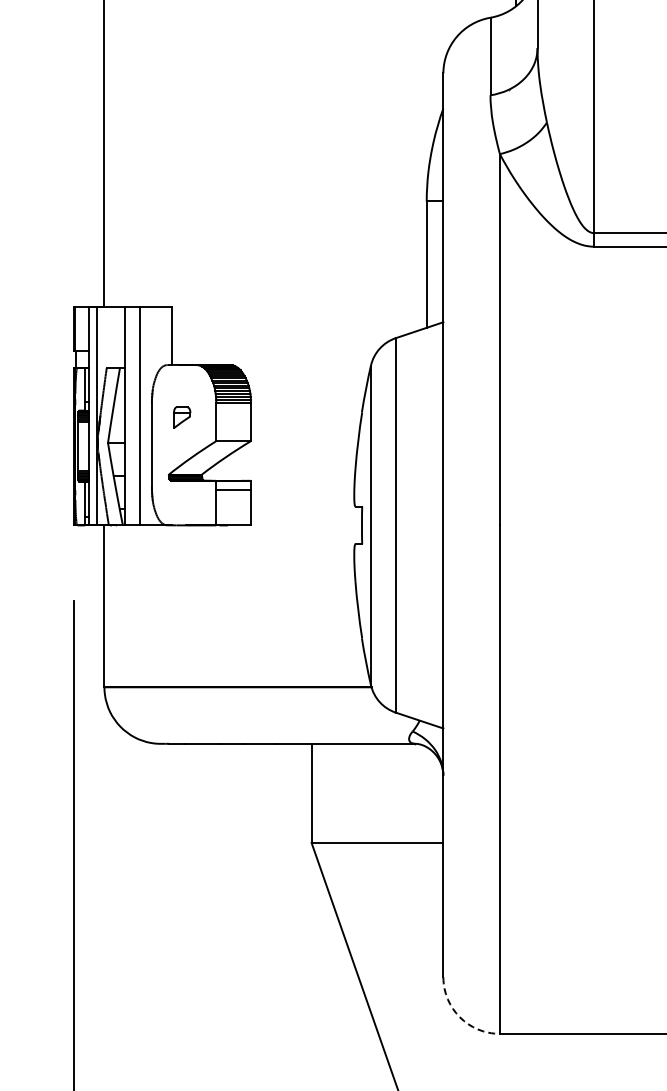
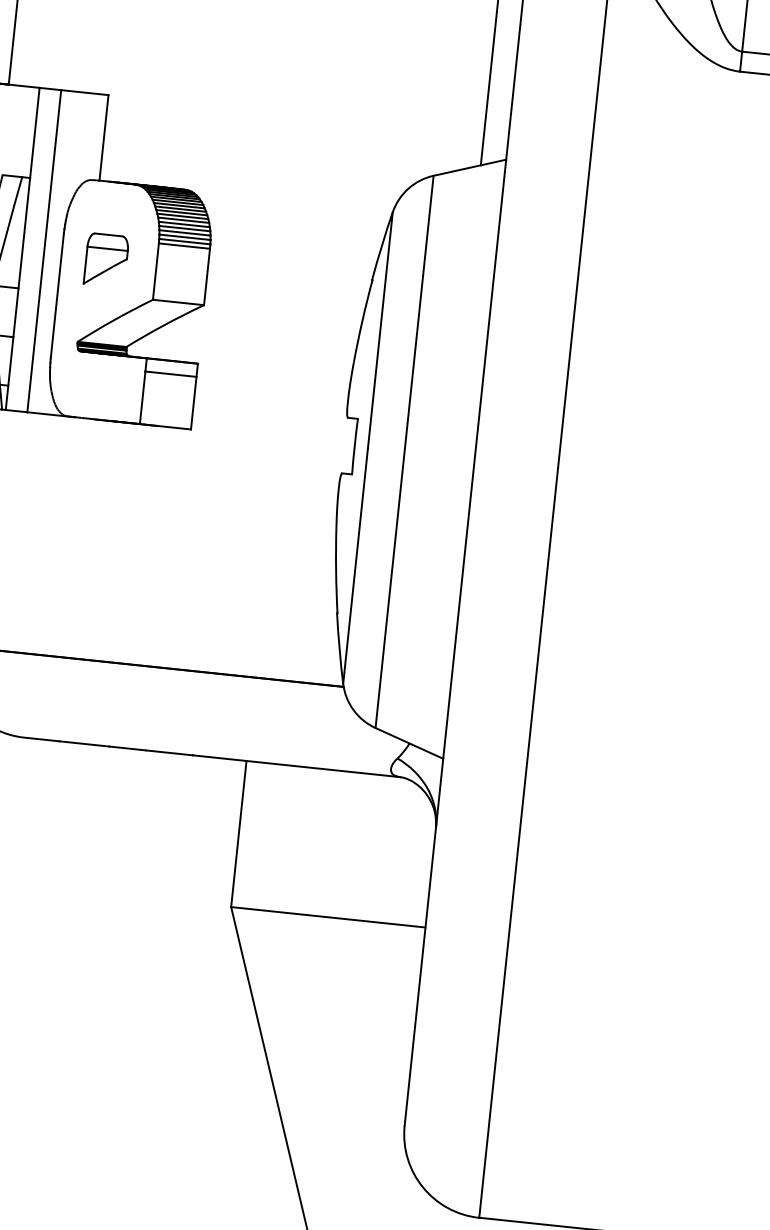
part: (181, 417) -> (105, 259), size x1.67
arc: (459, 1017) -> (422, 1187), dashed -> solid

